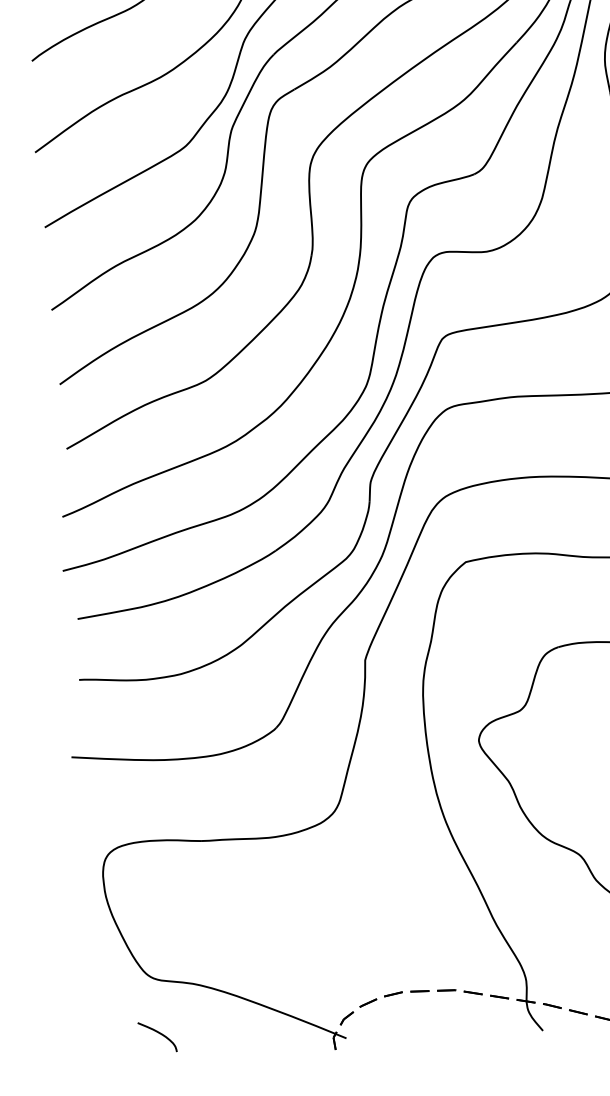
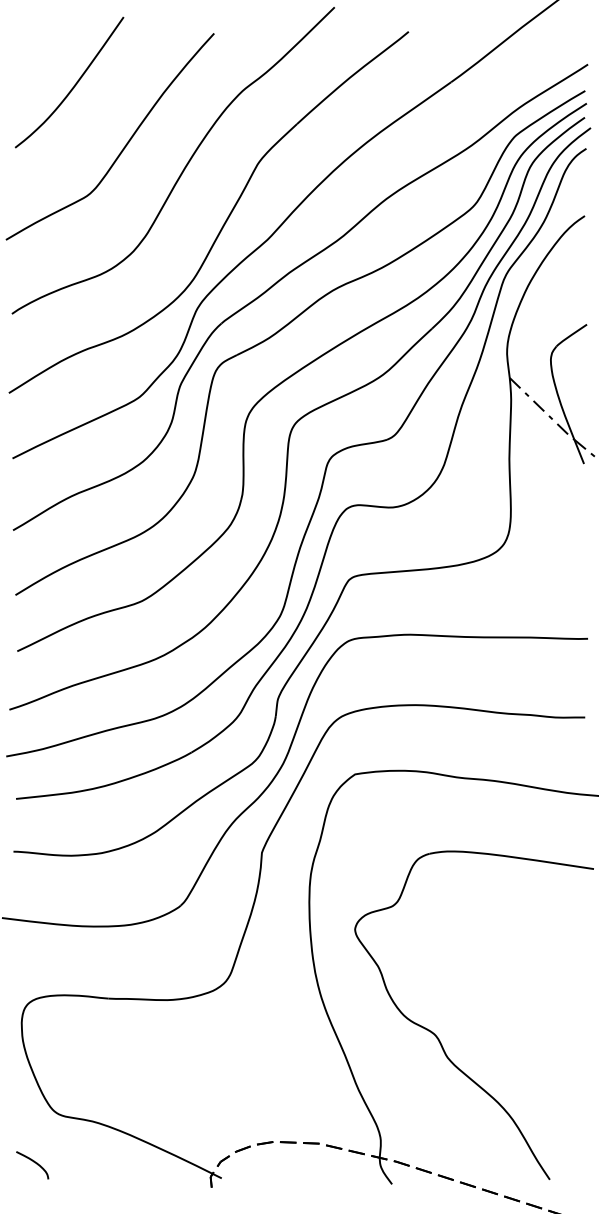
curve: (158, 1033) -> (33, 1162), moved

